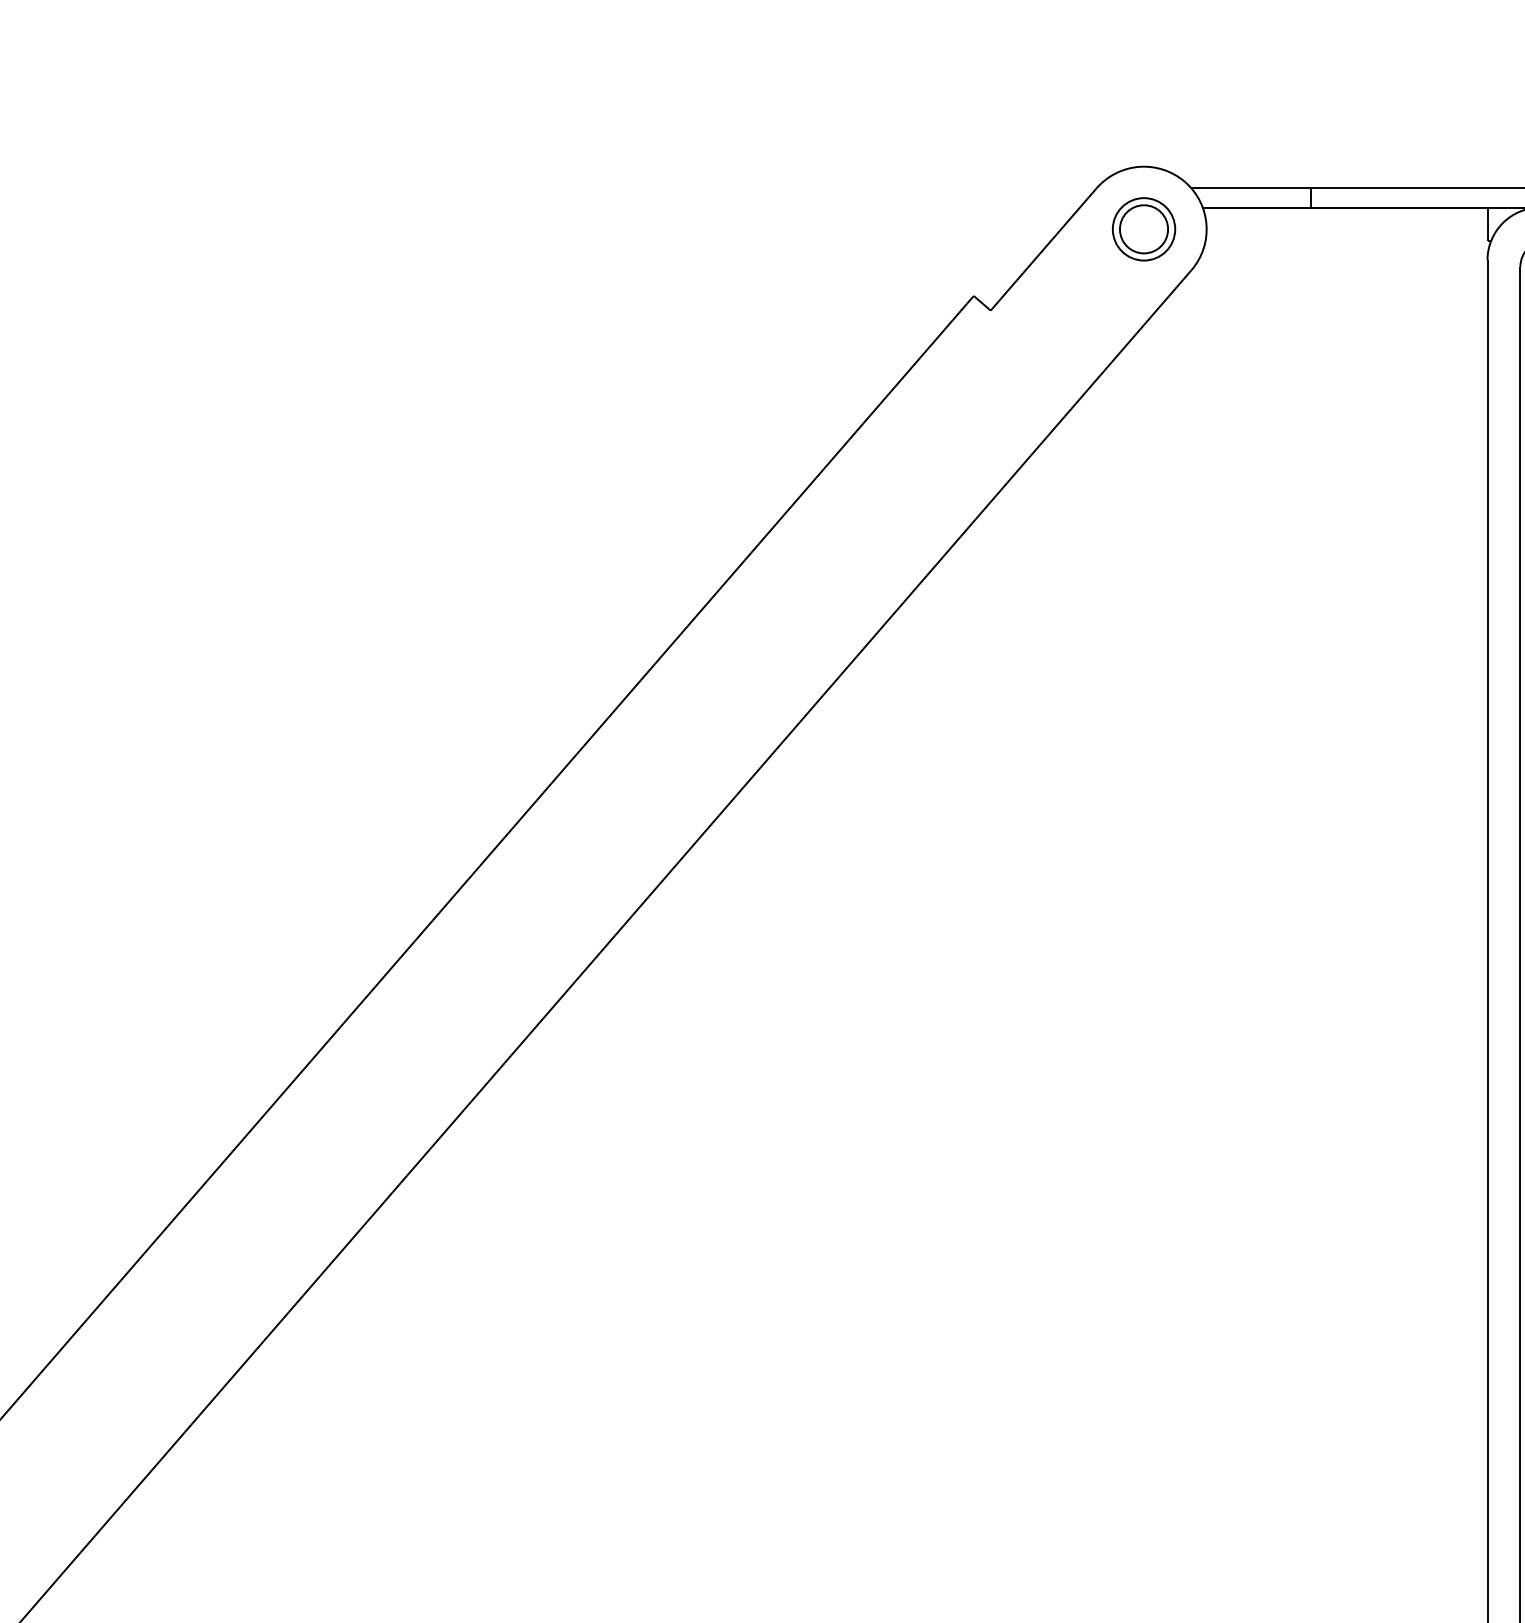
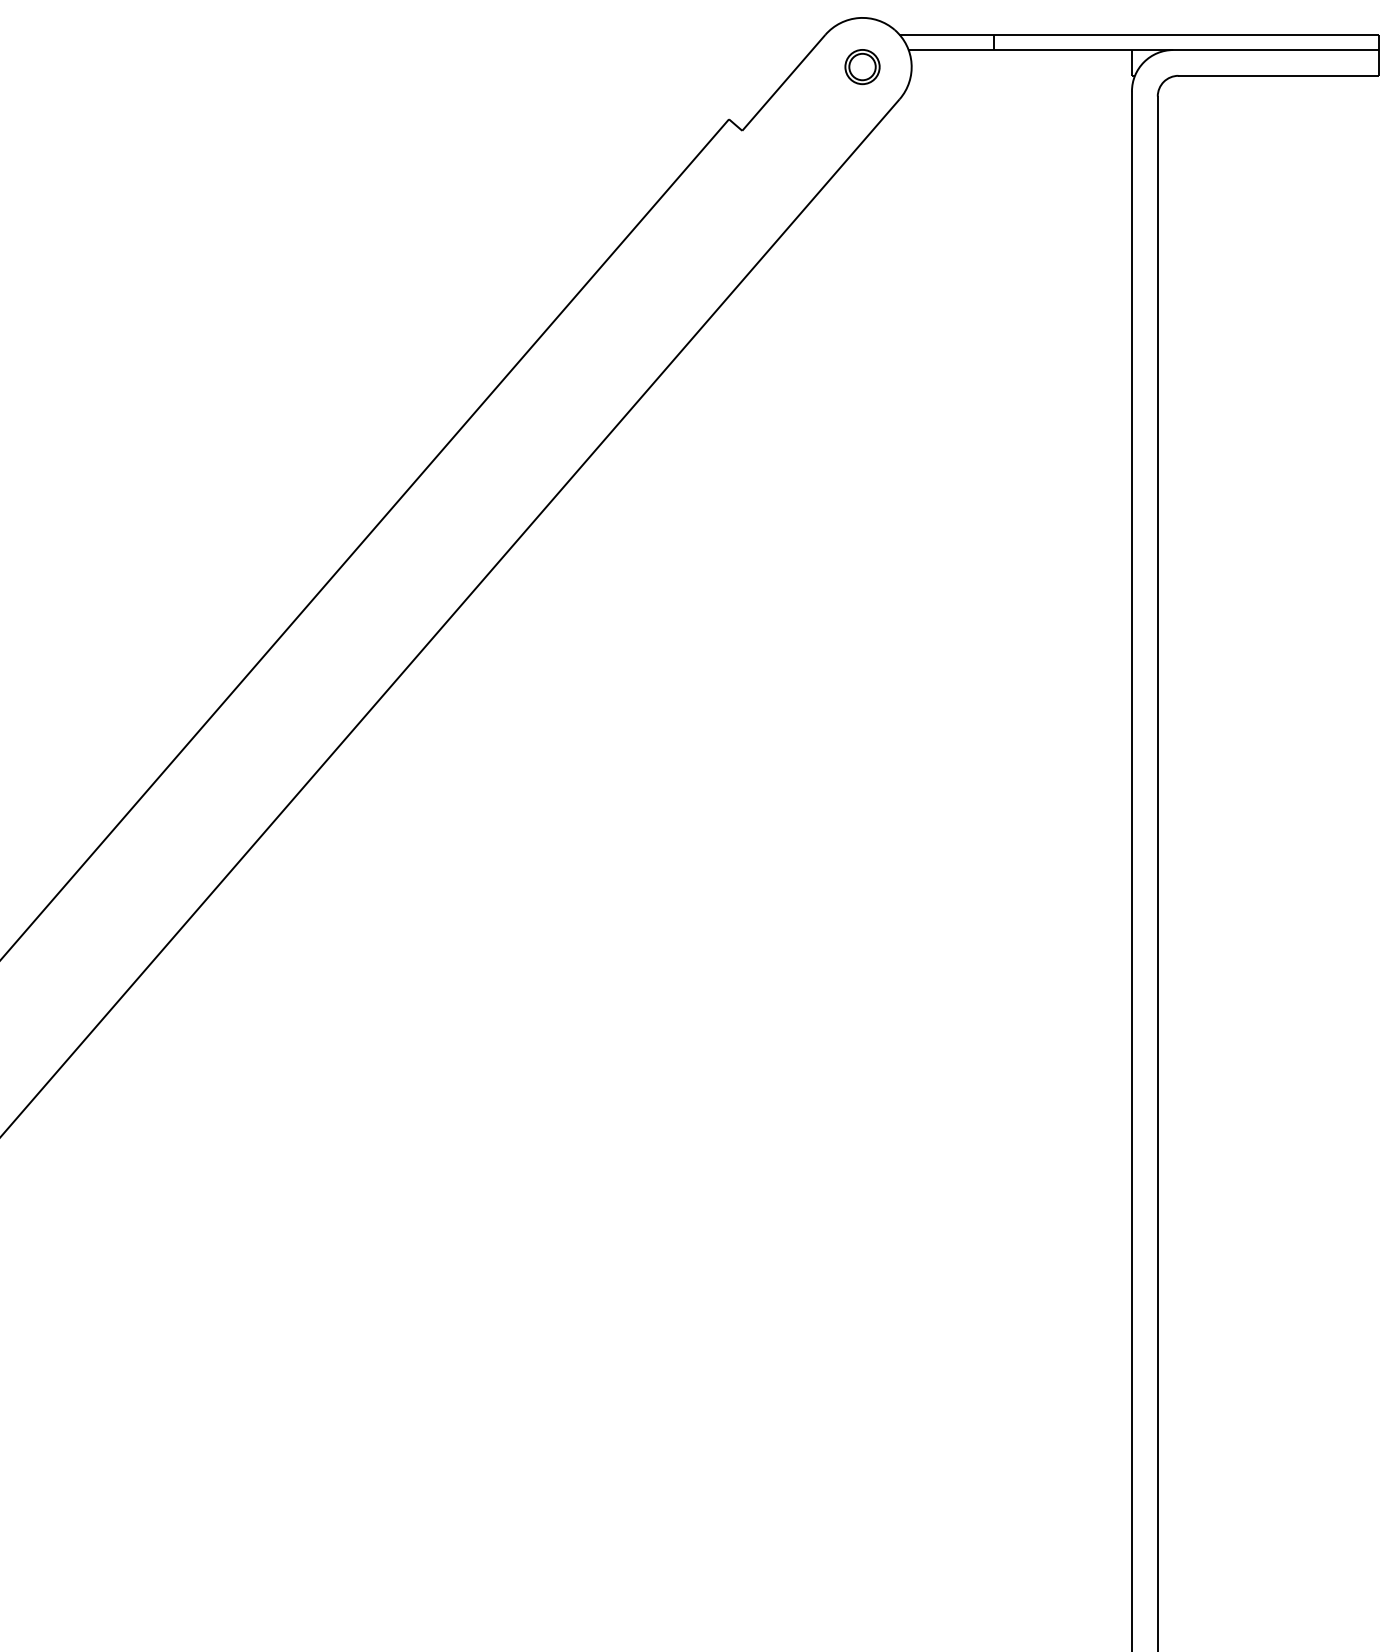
part: (1143, 228) -> (862, 66), size x0.7

